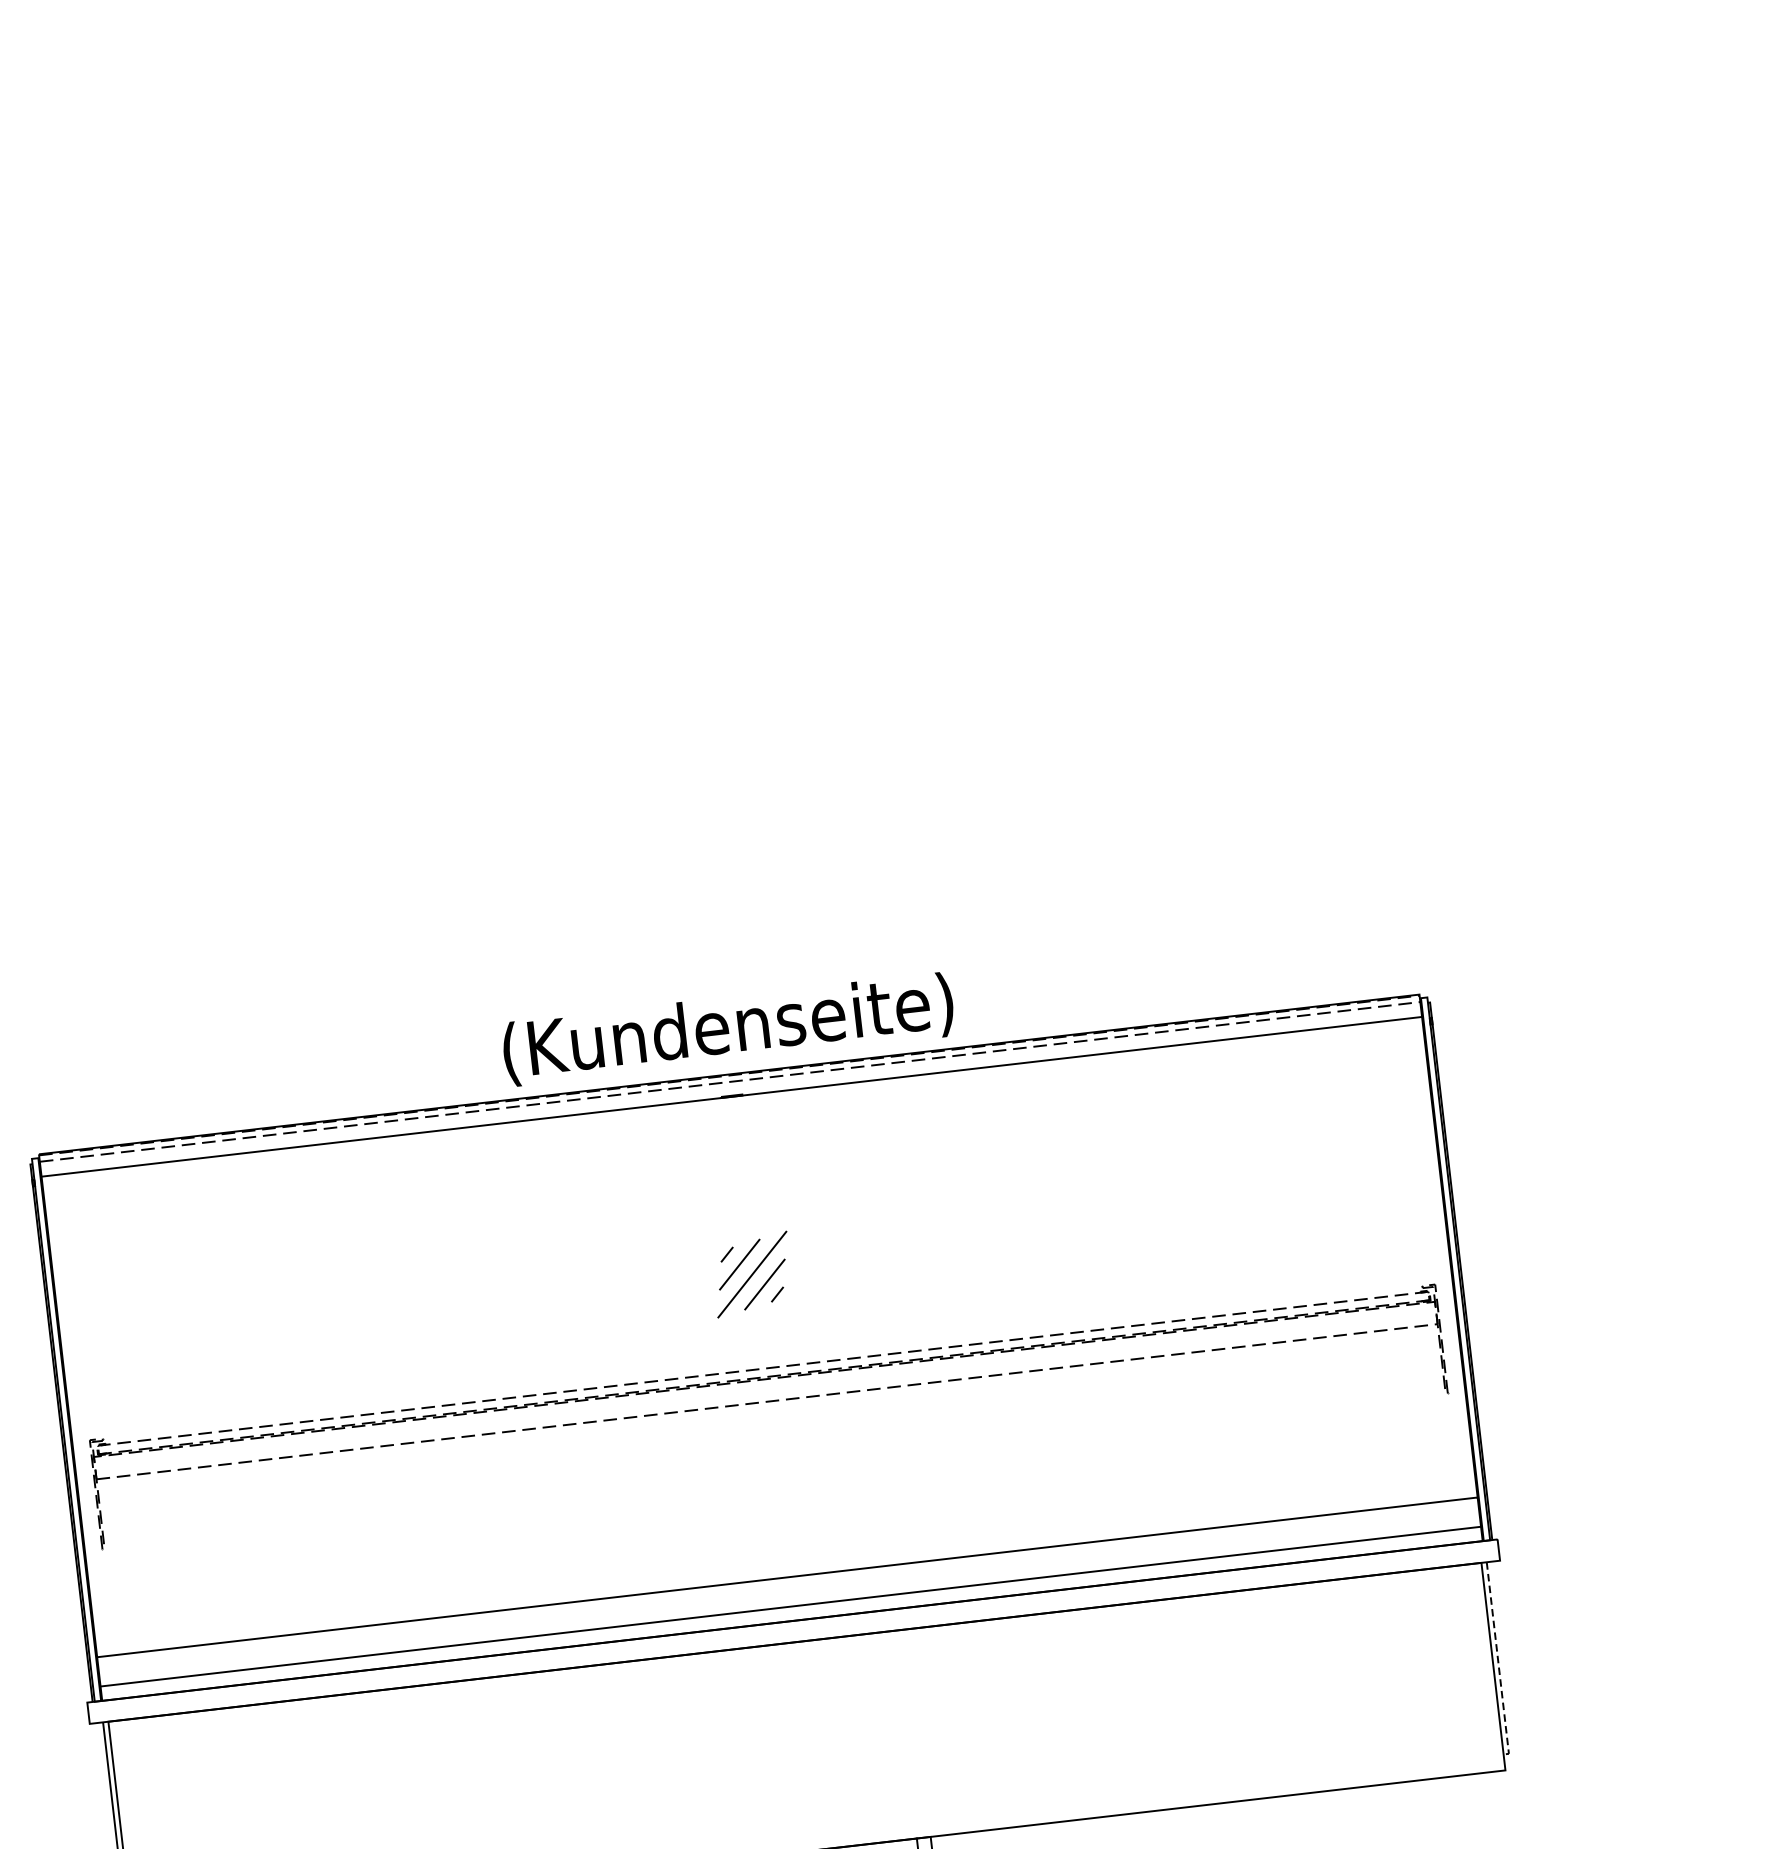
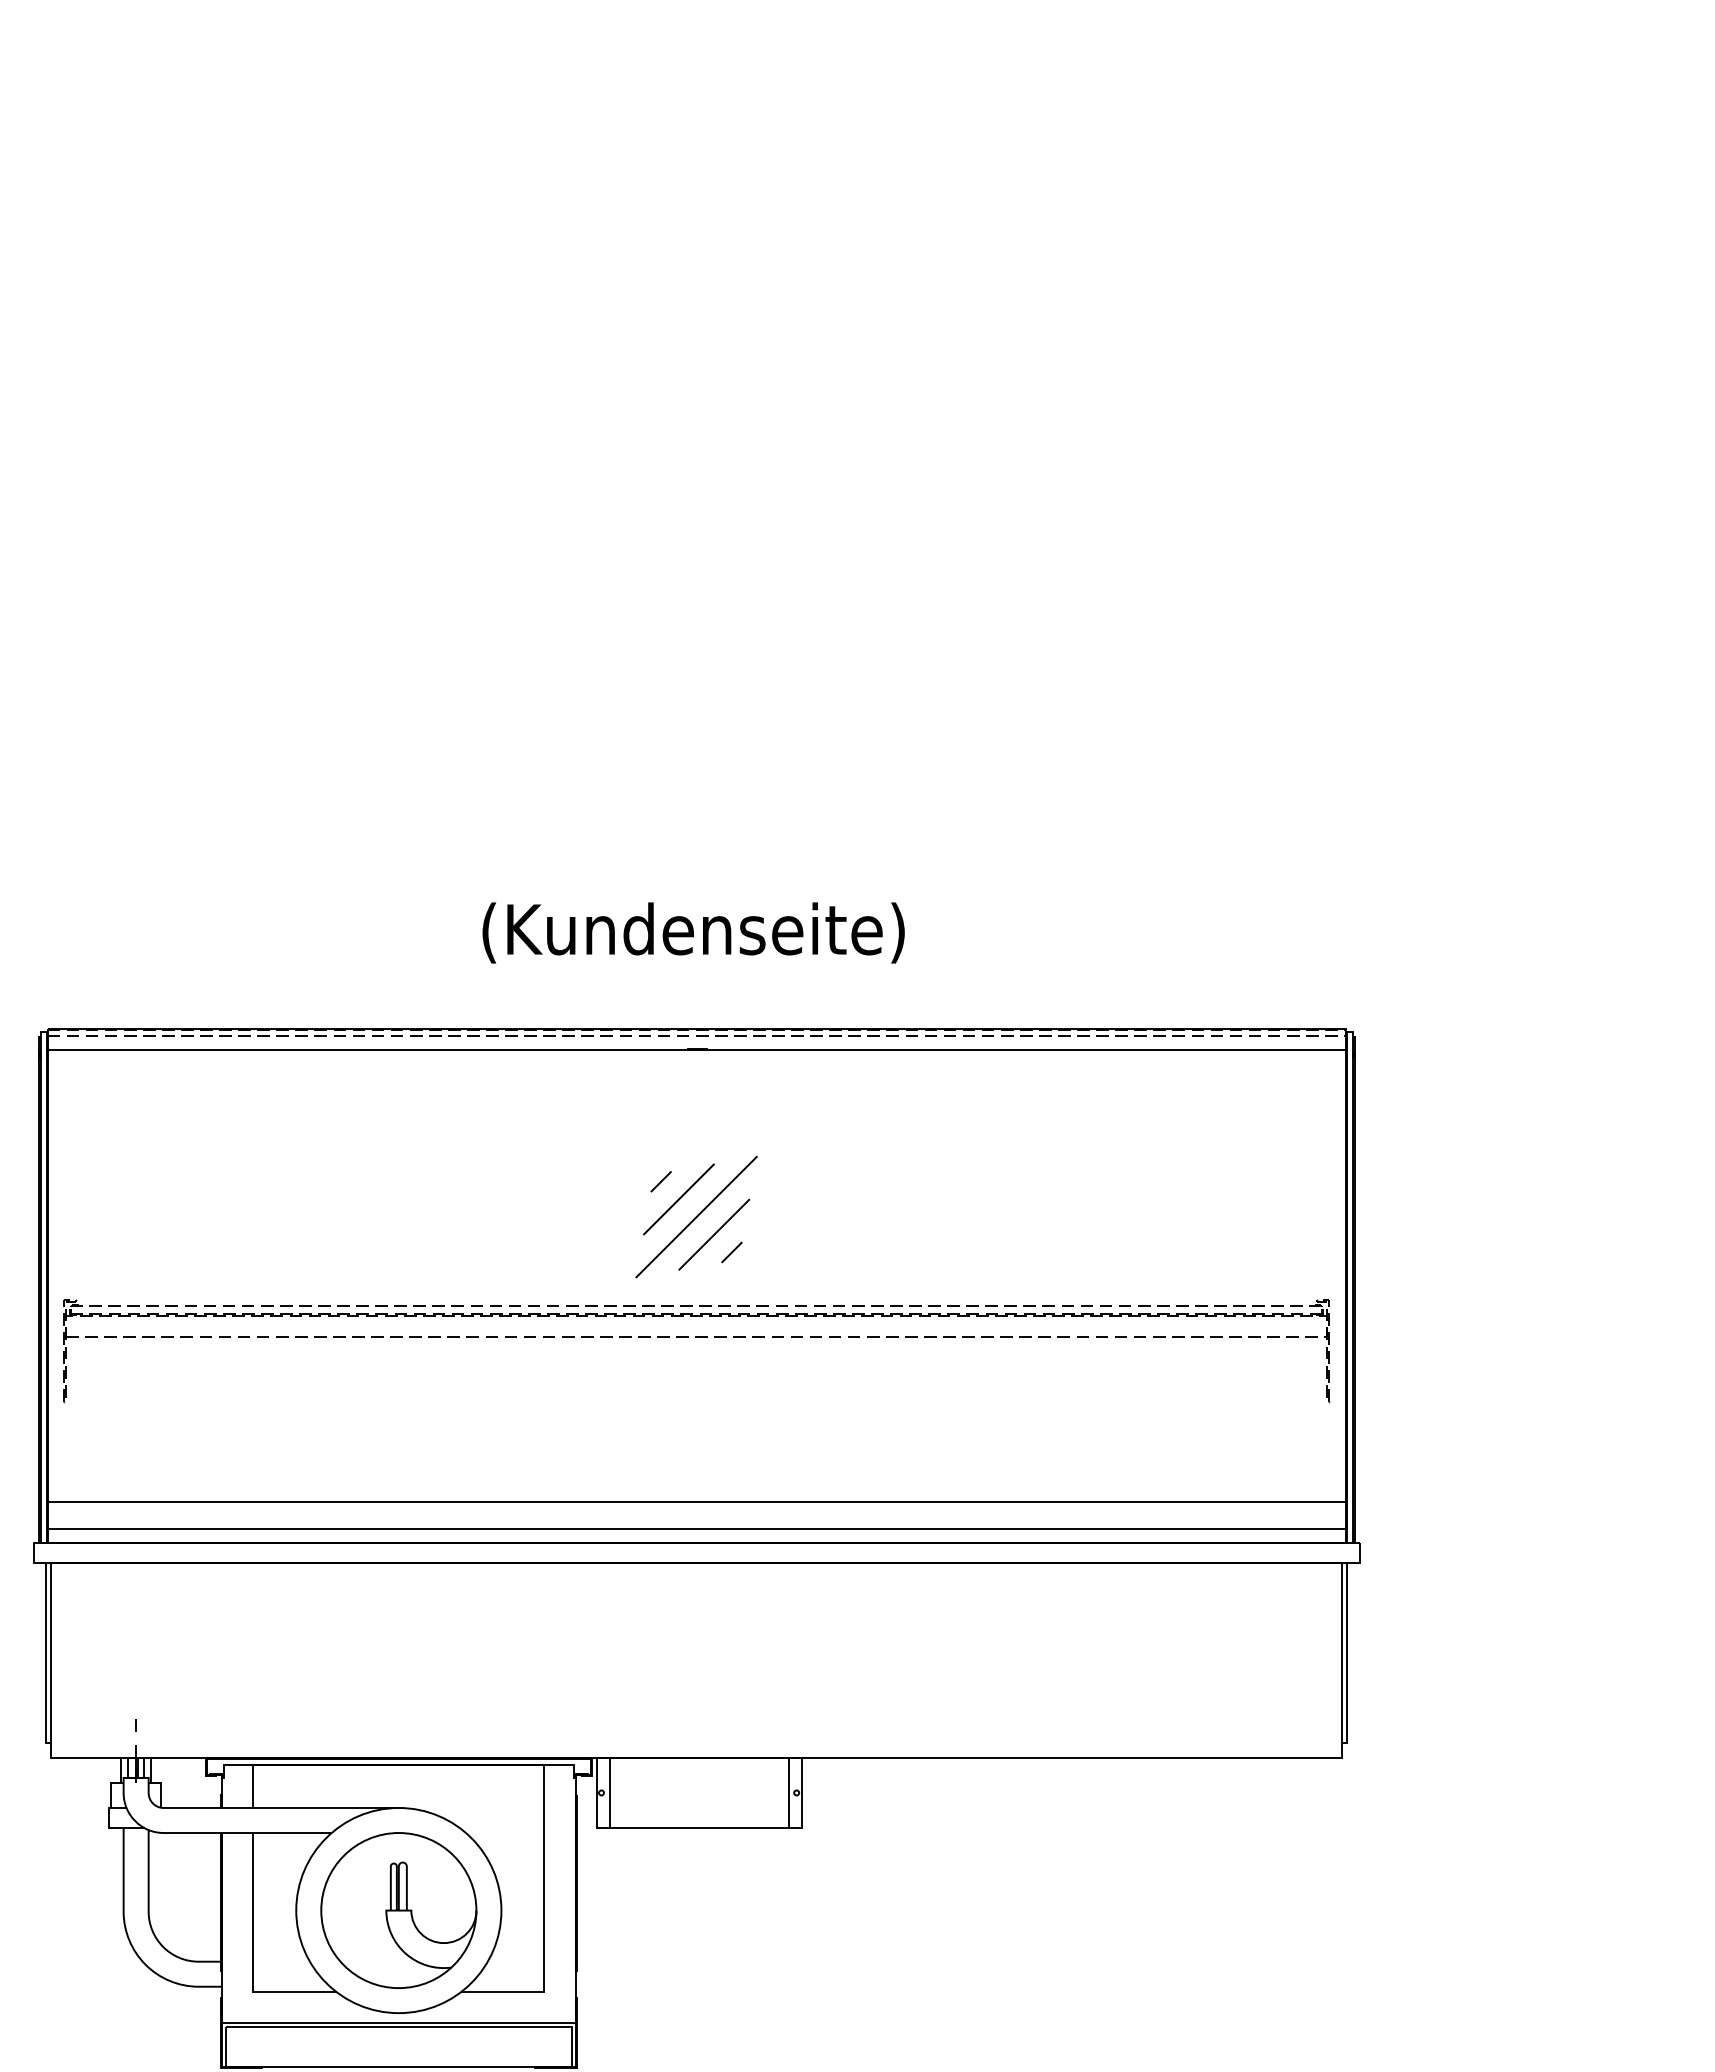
text: (728, 1028) -> (693, 932), moved
part: (752, 1274) -> (696, 1216), size x1.67
line: (1498, 1661) -> (1347, 1656), dashed -> solid

